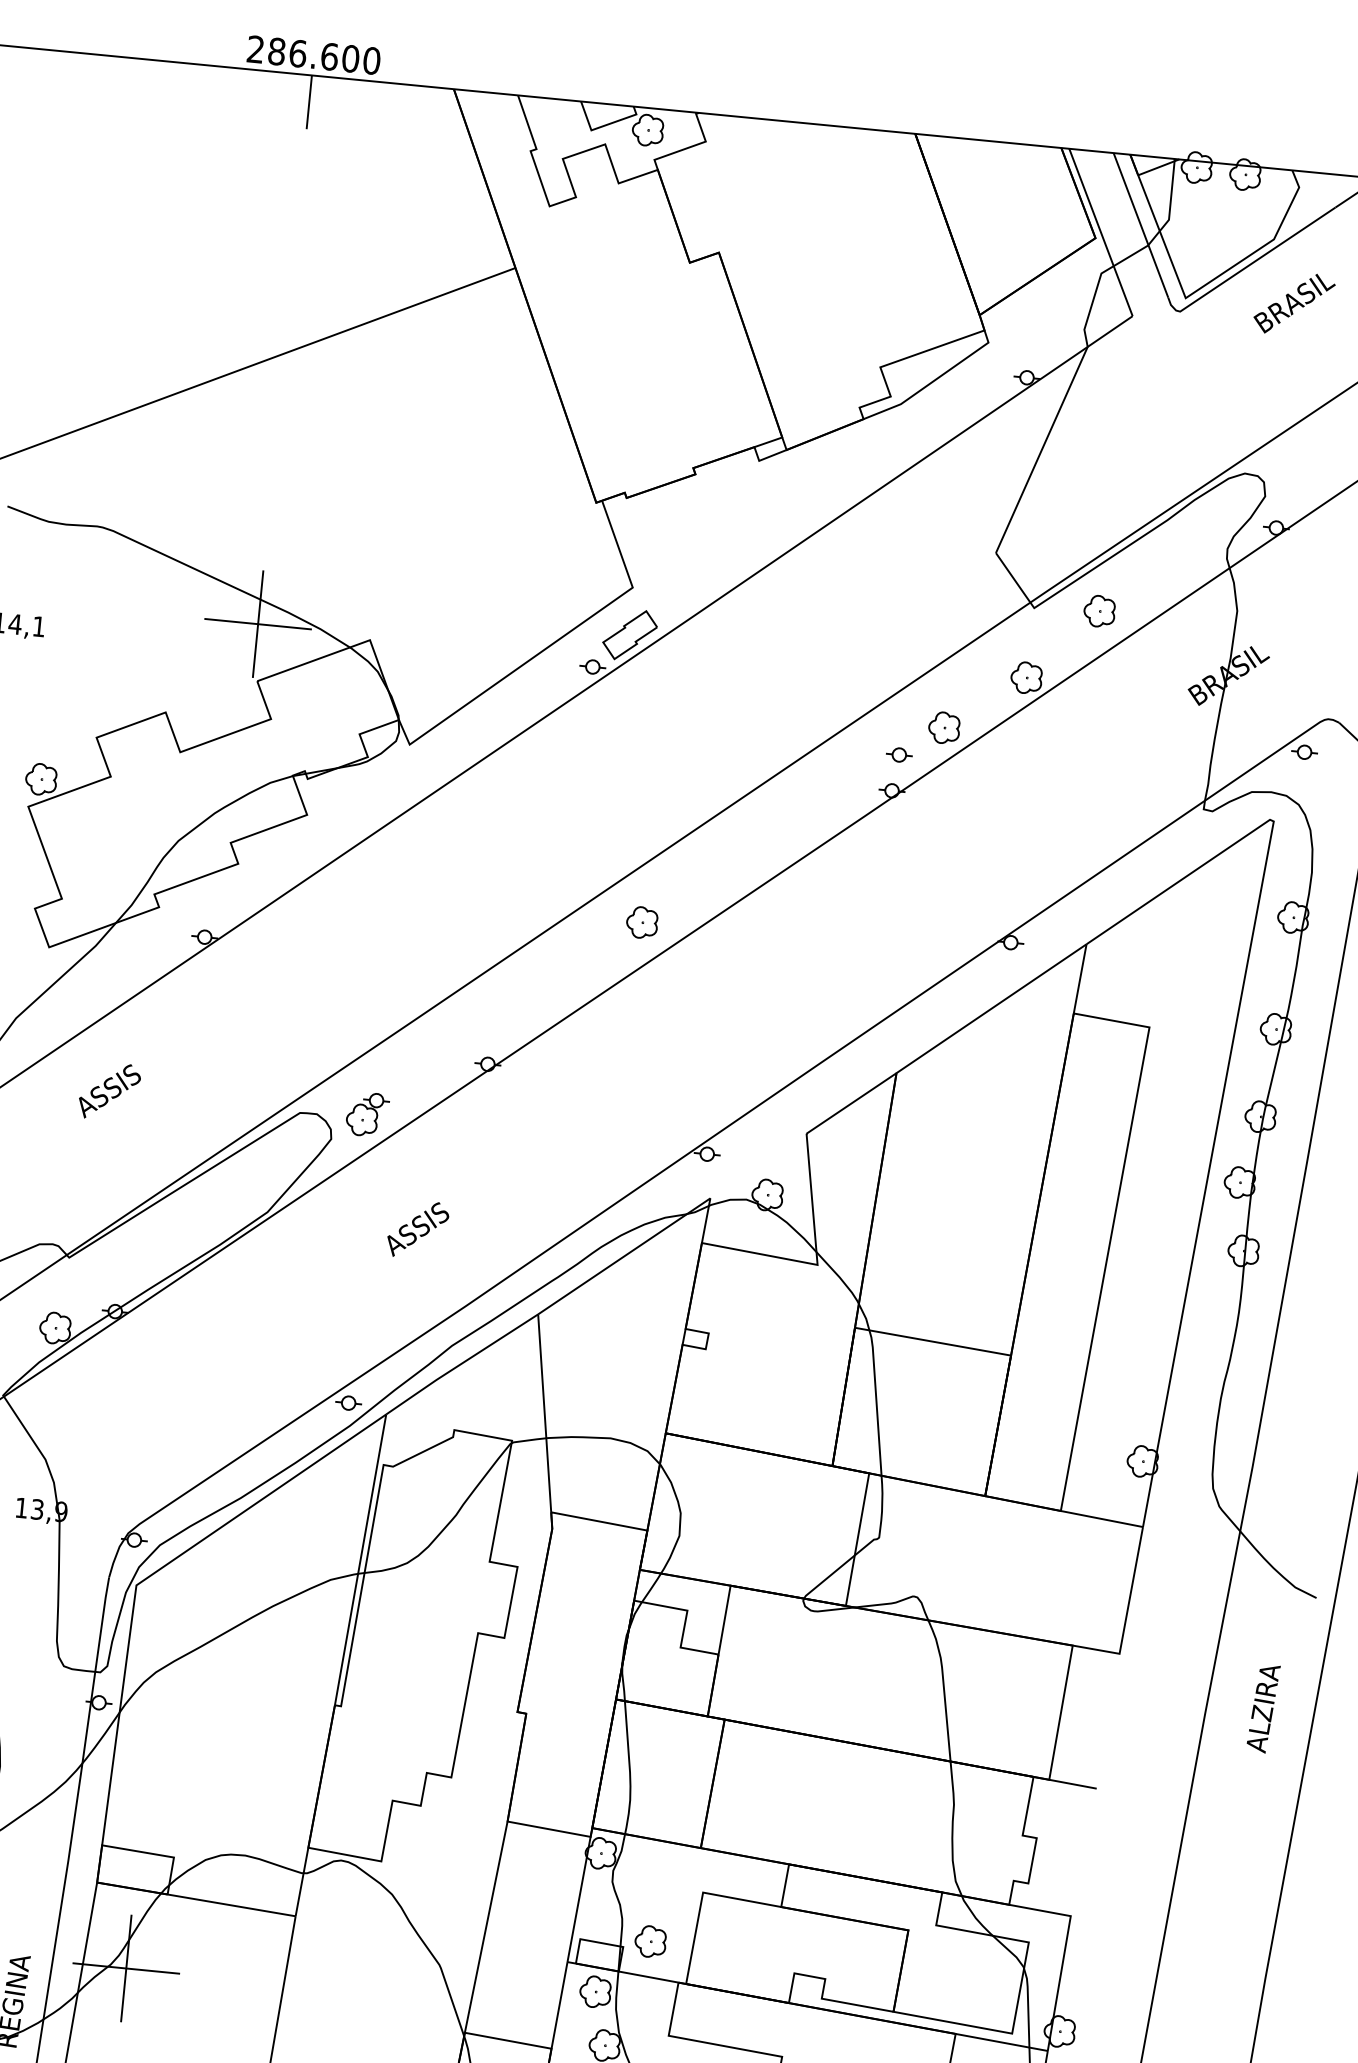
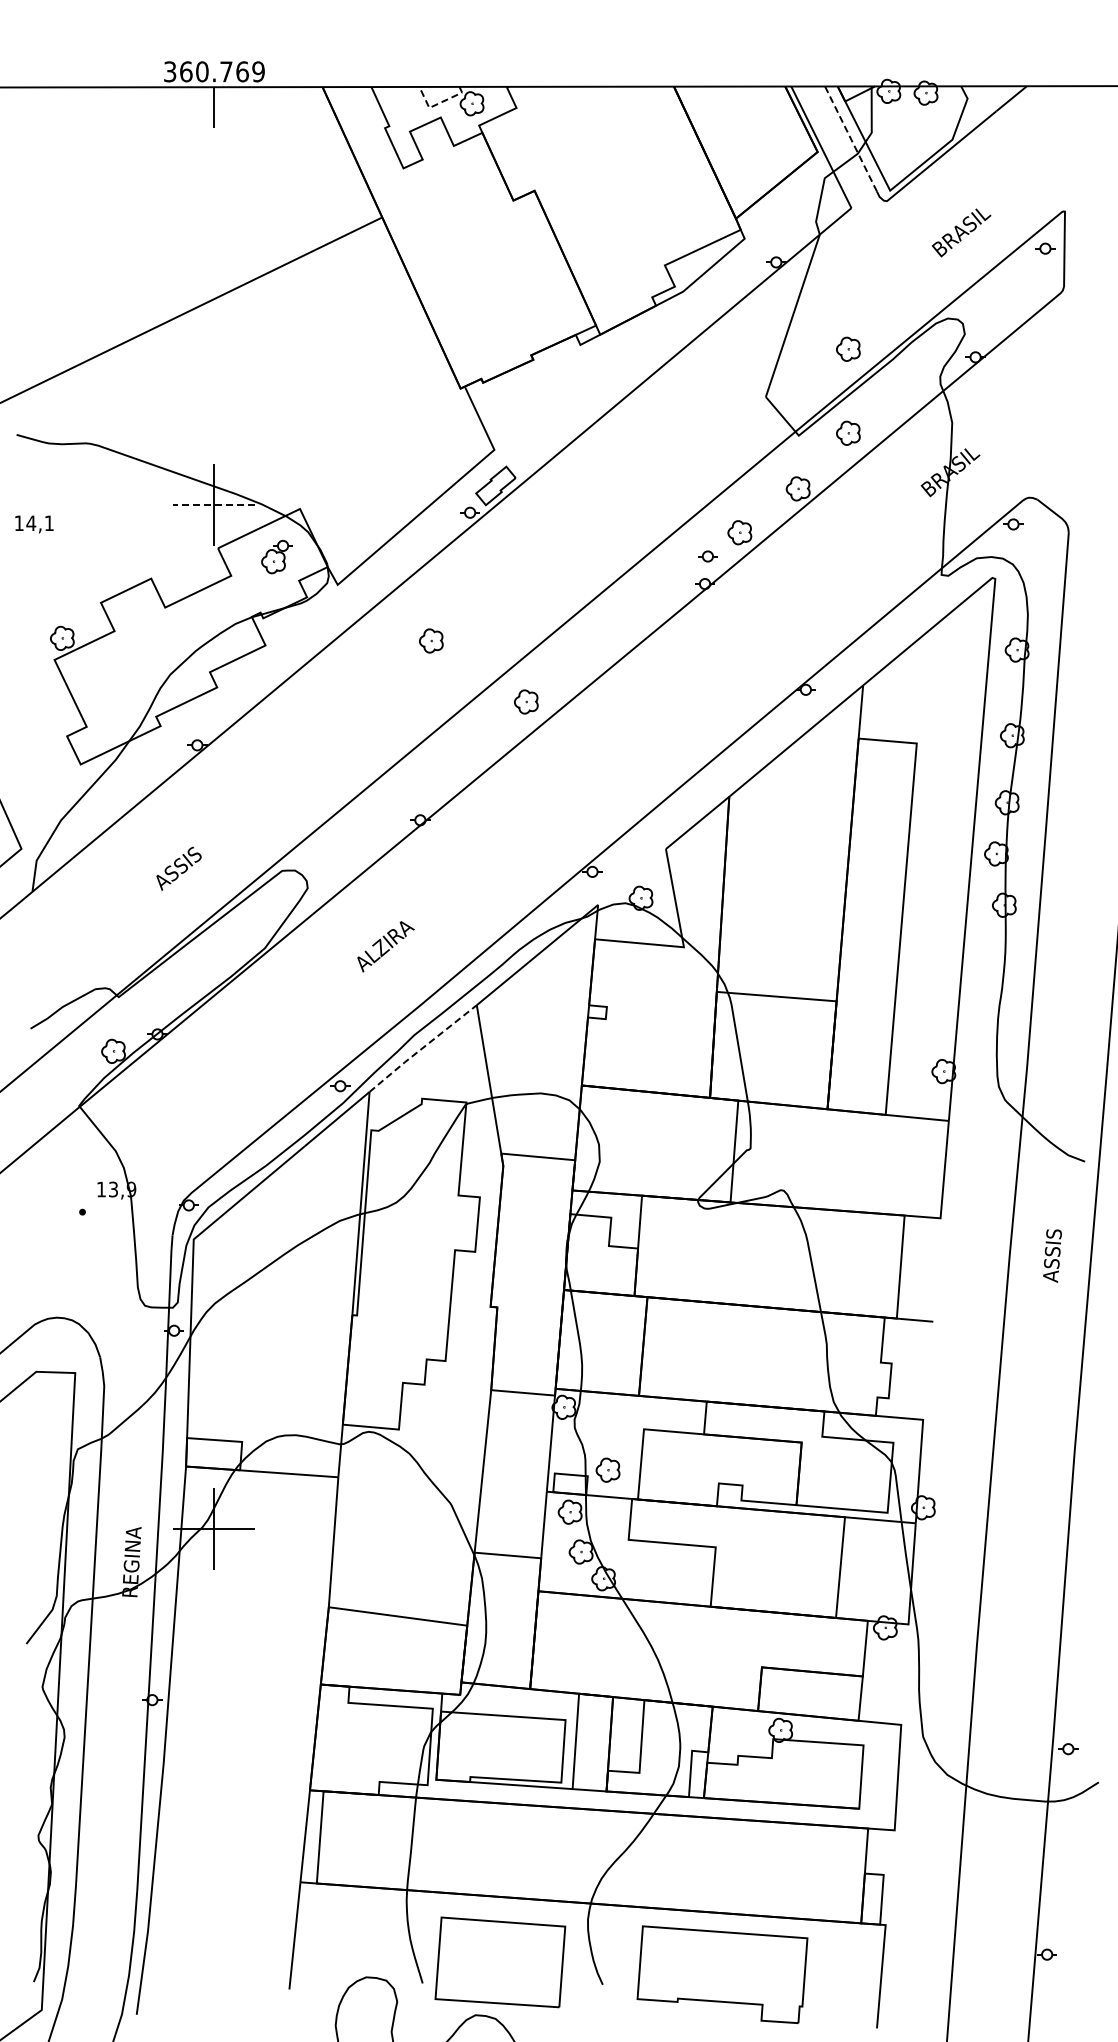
text: (314, 54) -> (214, 71), 286.600 -> 360.769
line: (603, 125) -> (438, 103), solid -> dashed
line: (1141, 226) -> (851, 139), solid -> dashed
text: (1294, 303) -> (961, 232), moved
part: (1110, 500) -> (848, 348), added
line: (258, 624) -> (214, 505), solid -> dashed
part: (525, 829) -> (431, 640), added
text: (109, 1091) -> (178, 868), moved
part: (366, 1114) -> (276, 557), moved
text: (431, 1220) -> (389, 942), ASSIS -> ALZIRA
line: (461, 1364) -> (422, 1048), solid -> dashed
text: (1264, 1698) -> (1053, 1241), ALZIRA -> ASSIS

